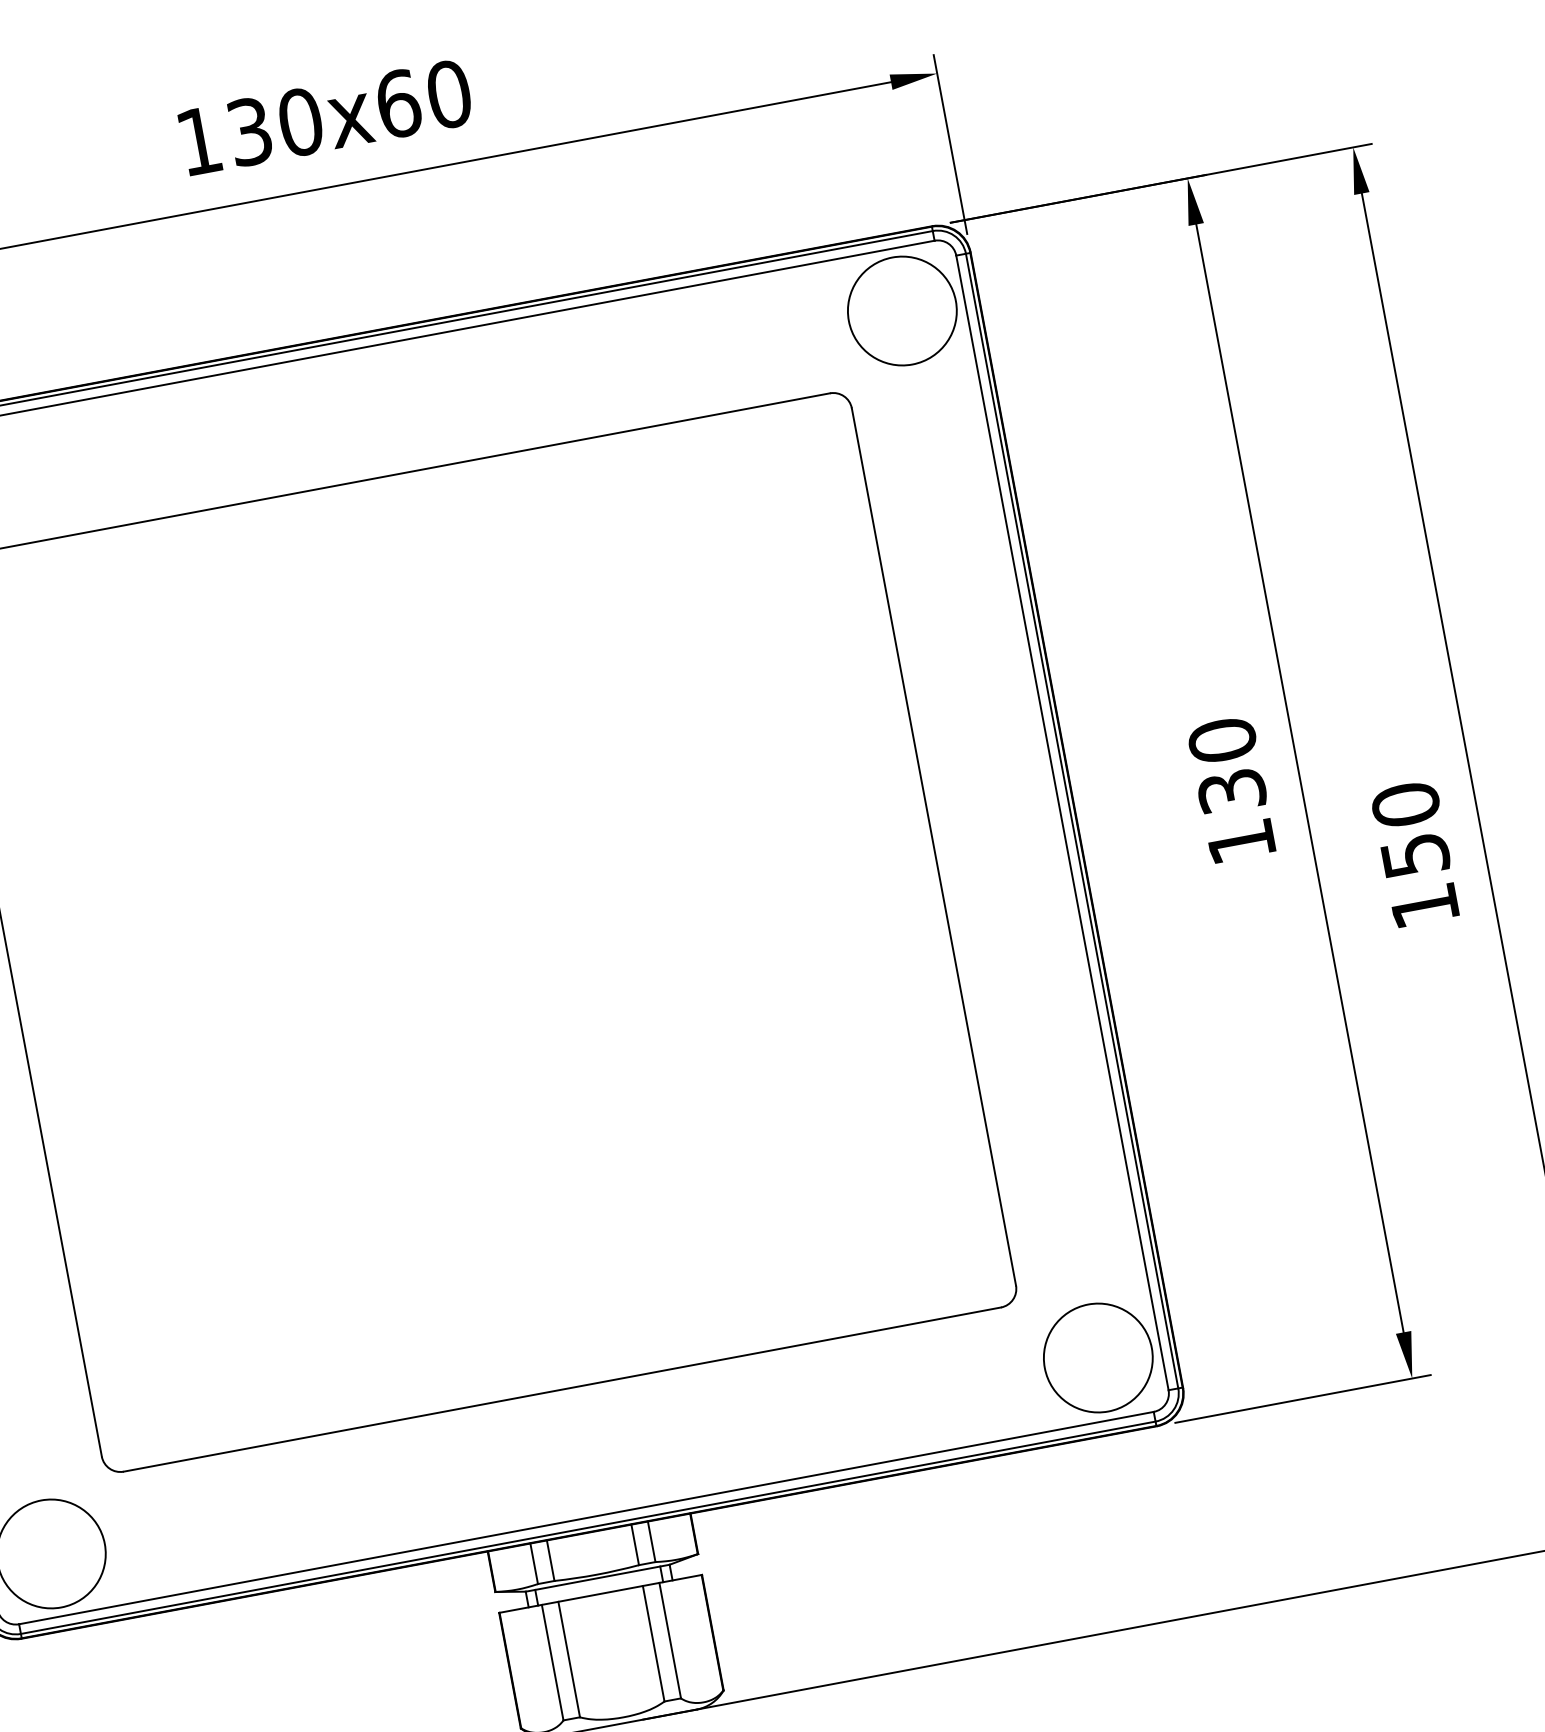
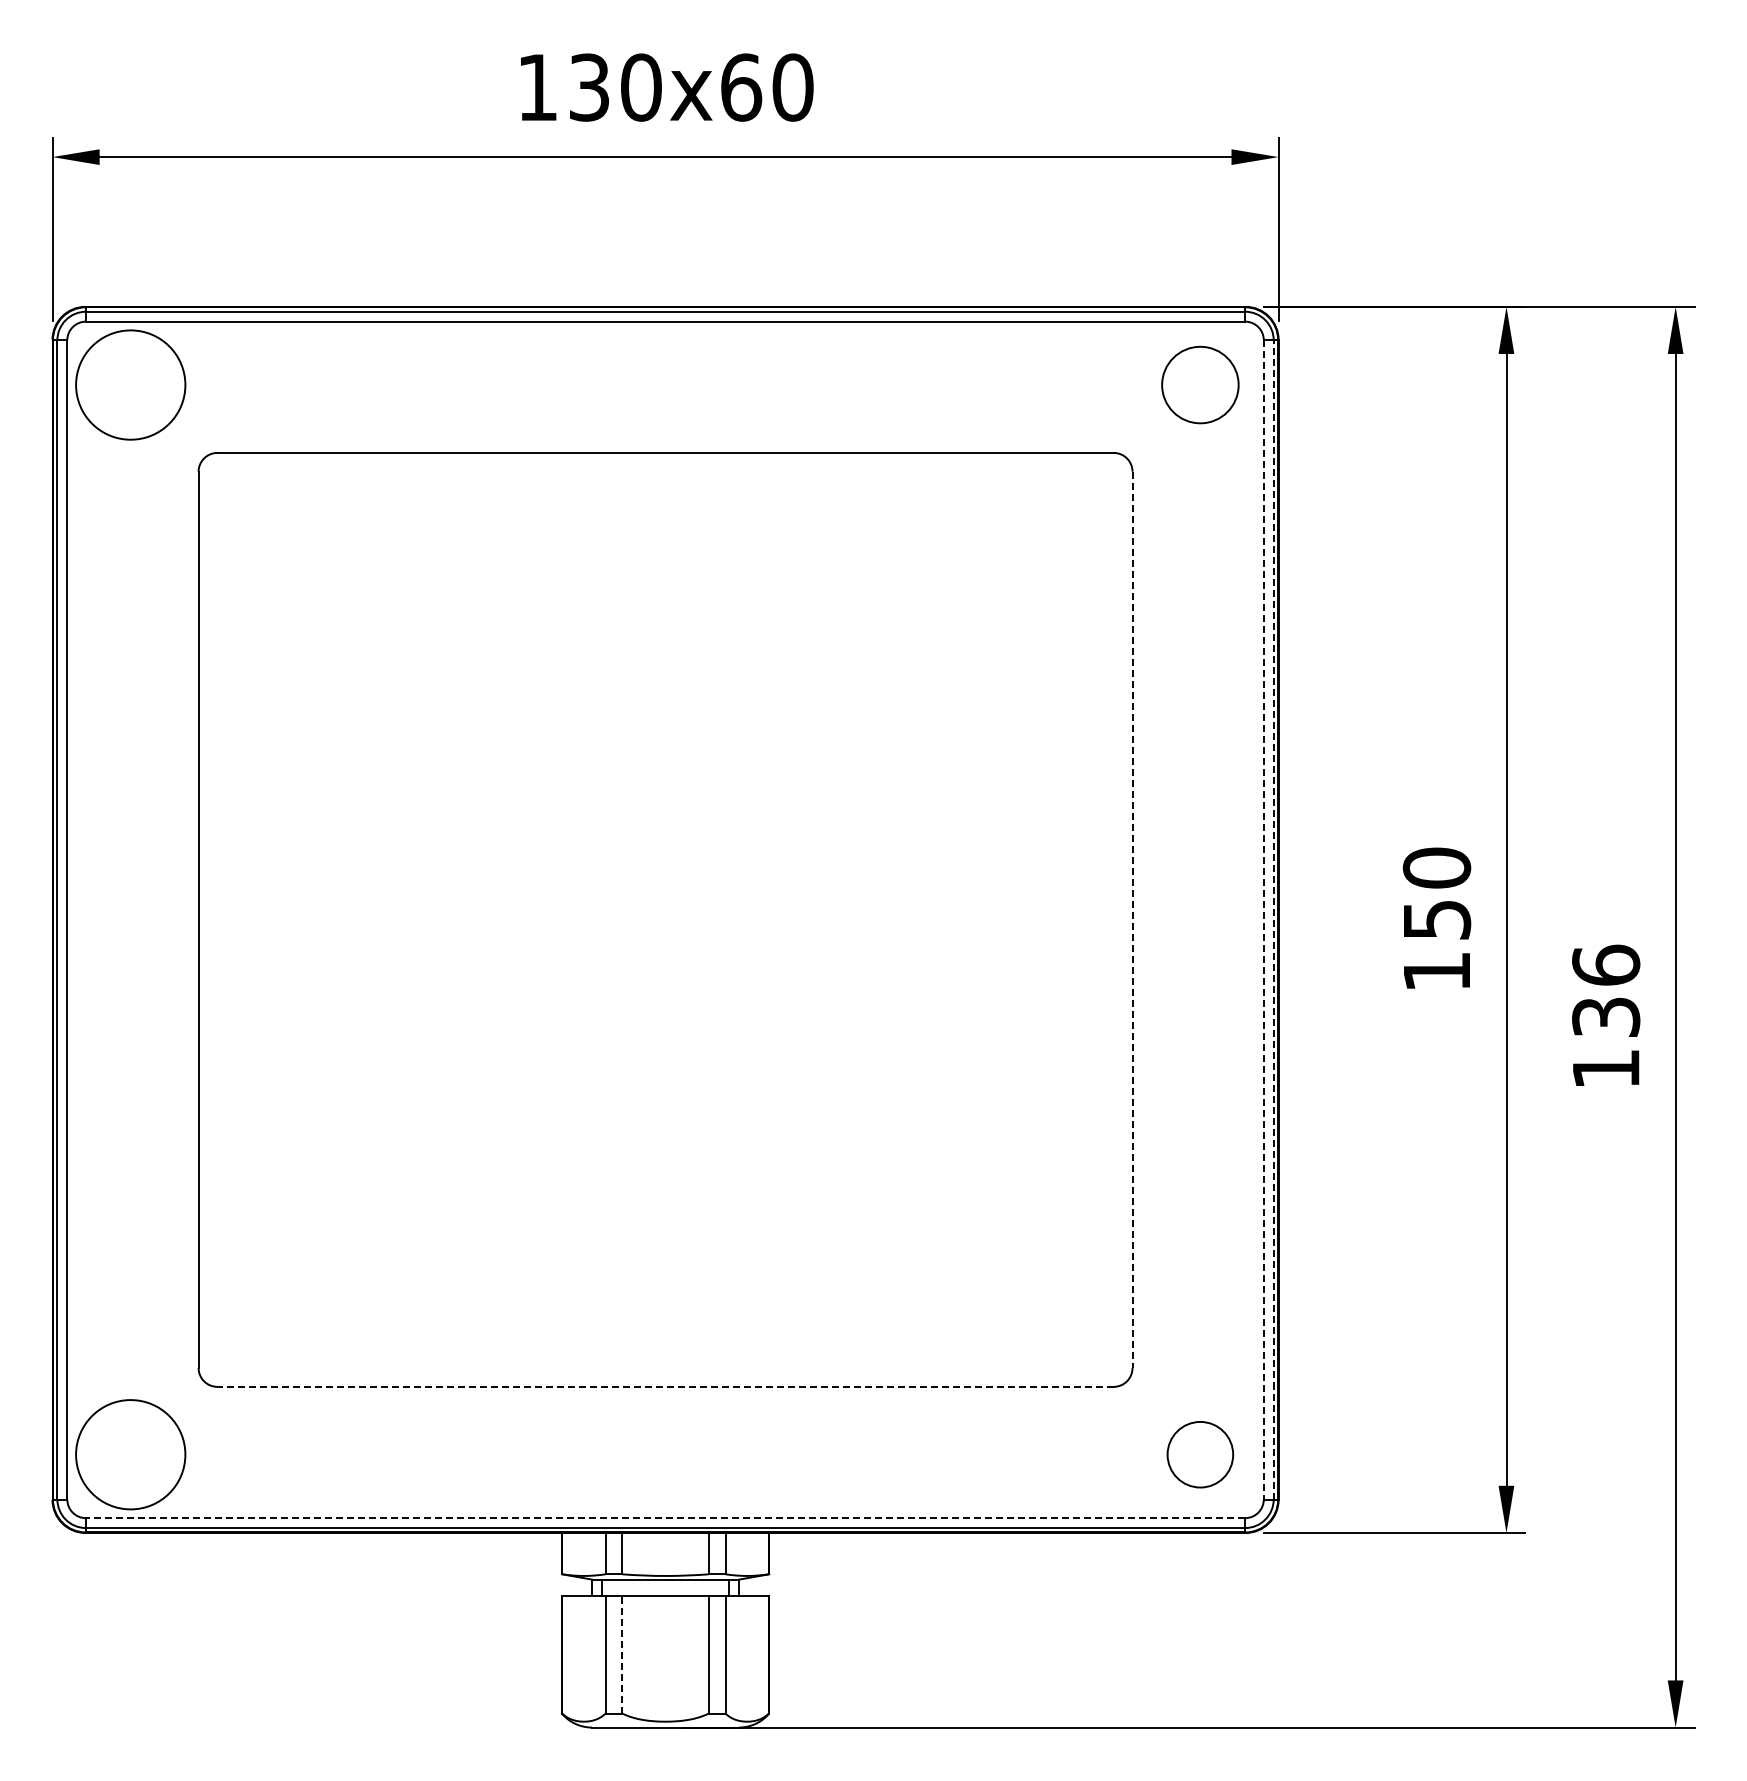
circle: (902, 310) -> (1200, 384), size x0.7
text: (1231, 790) -> (1436, 919), 130 -> 150
line: (1071, 820) -> (1273, 919), solid -> dashed
line: (1062, 822) -> (1263, 919), solid -> dashed
text: (1410, 829) -> (1606, 990), 150 -> 136
line: (934, 847) -> (1132, 920), solid -> dashed
circle: (1098, 1357) -> (1200, 1454), size x0.6
line: (562, 1389) -> (665, 1386), solid -> dashed
line: (586, 1518) -> (665, 1518), solid -> dashed
line: (569, 1659) -> (622, 1654), solid -> dashed

